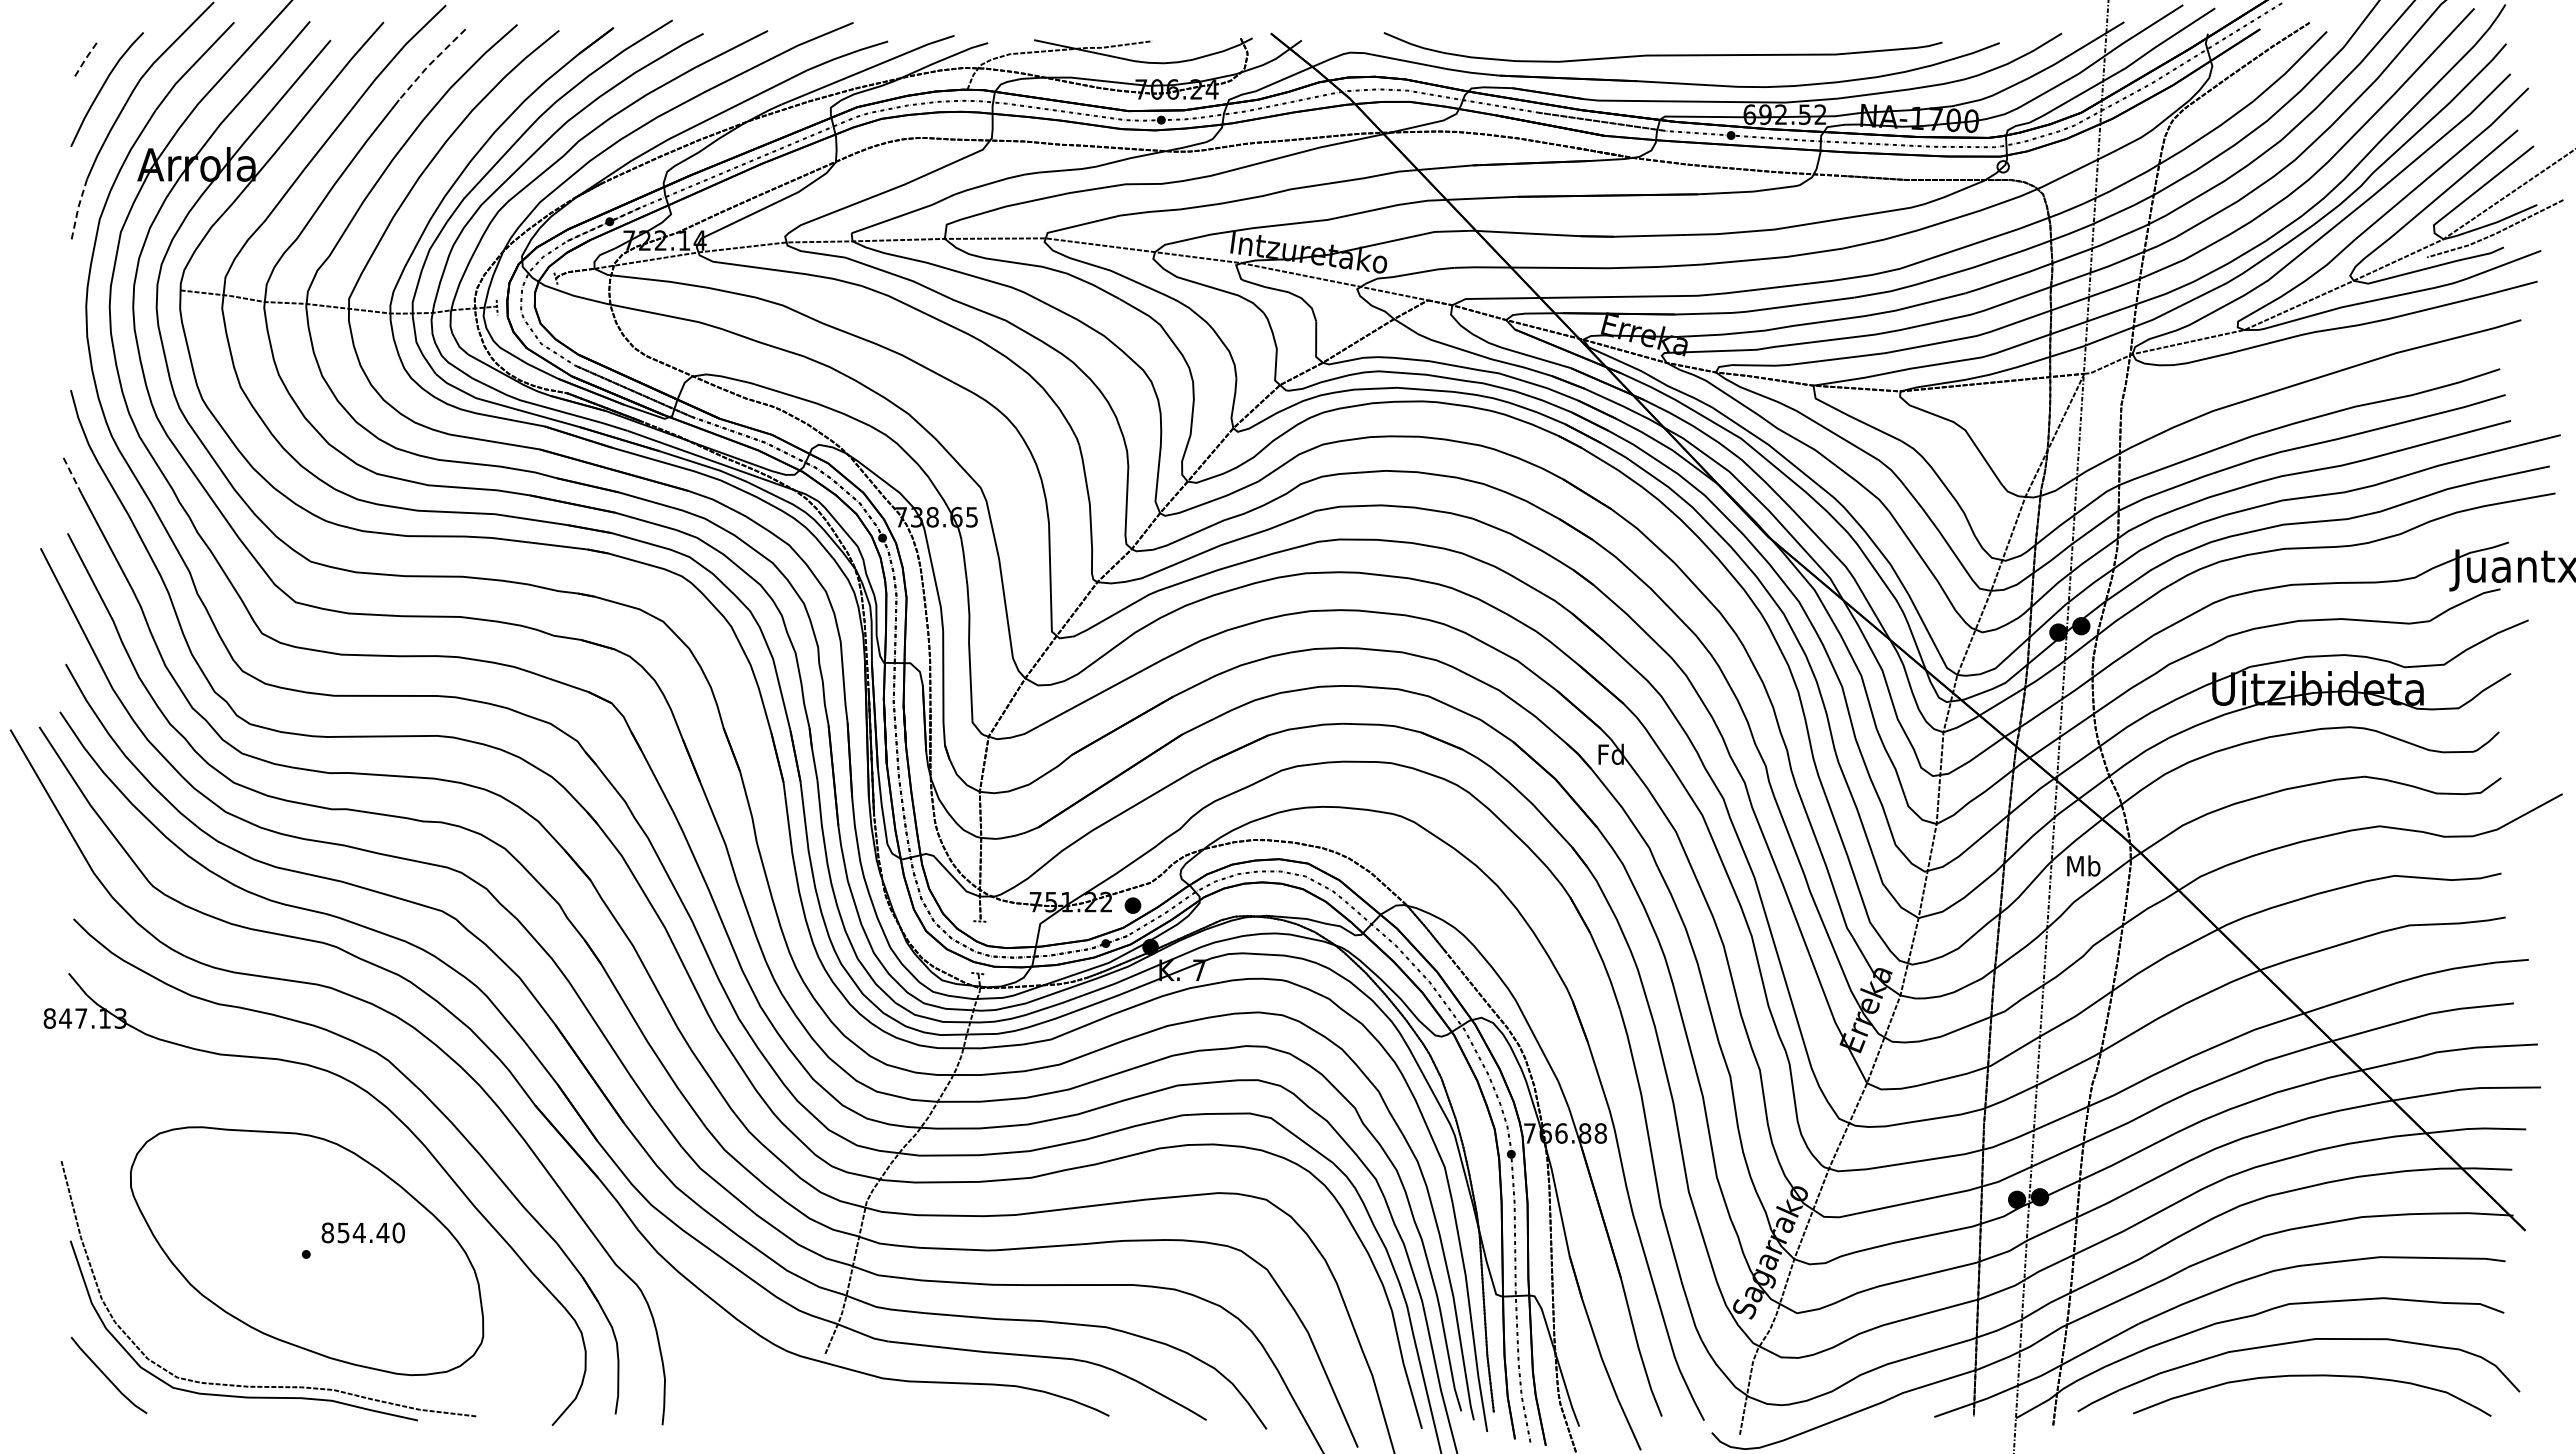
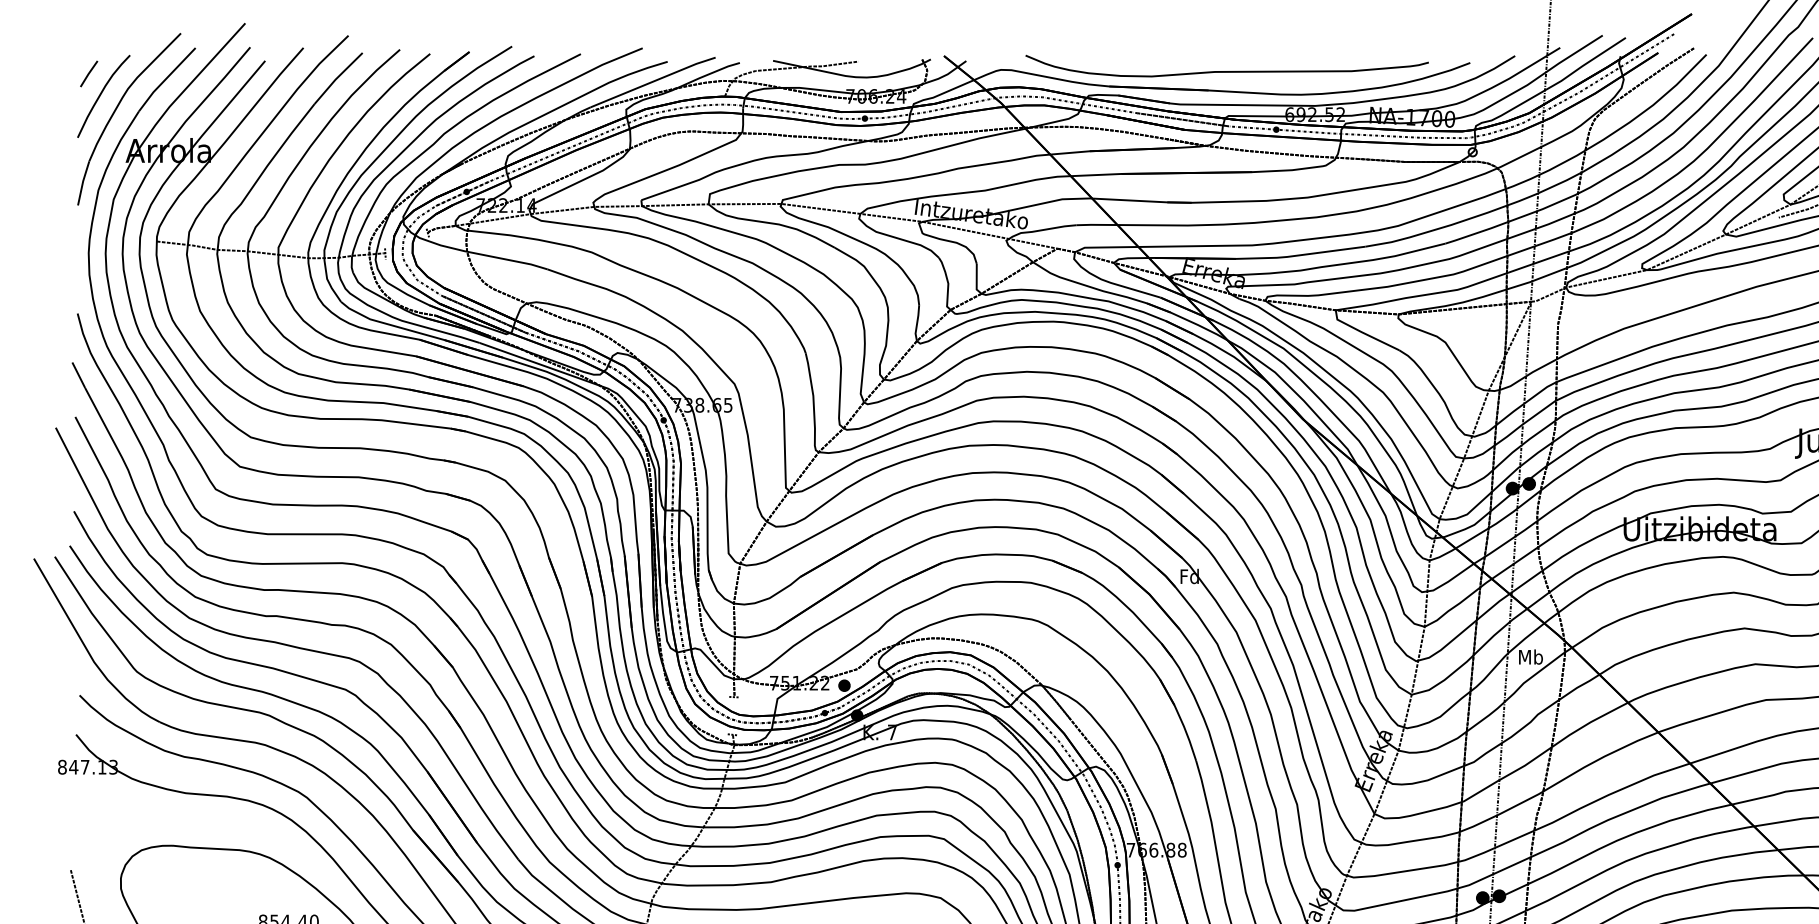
line: (86, 58) -> (88, 74), dashed -> solid
line: (430, 64) -> (337, 78), dashed -> solid
line: (77, 209) -> (82, 183), dashed -> solid
line: (72, 475) -> (78, 375), dashed -> solid

